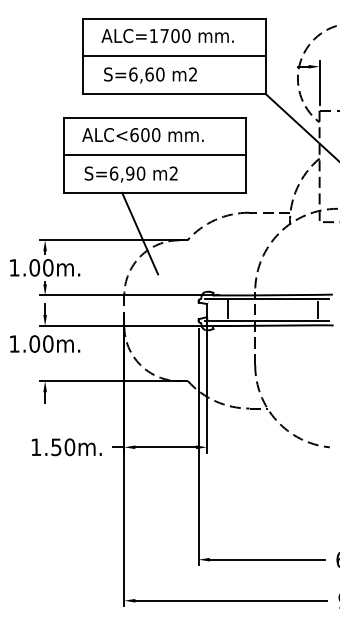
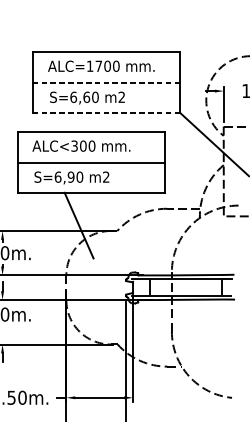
line: (173, 56) -> (106, 82), solid -> dashed
line: (173, 93) -> (106, 112), solid -> dashed
text: (134, 135) -> (74, 146), ALC<600 -> ALC<300

